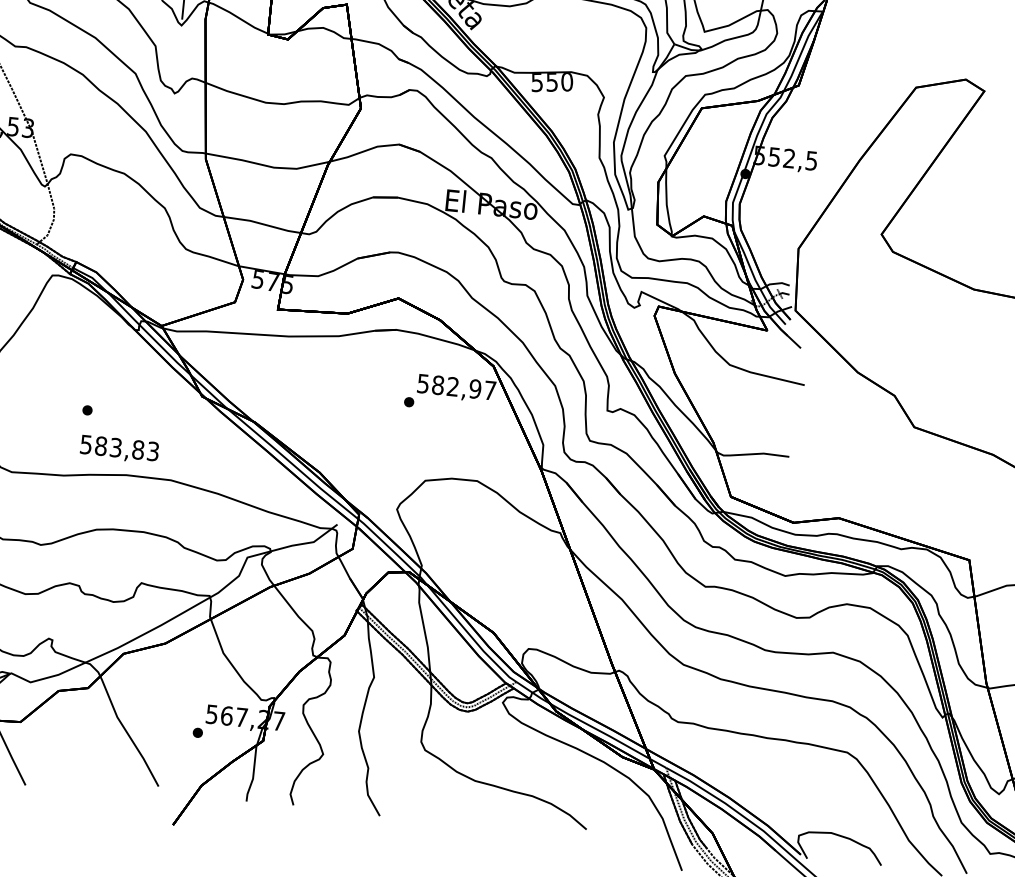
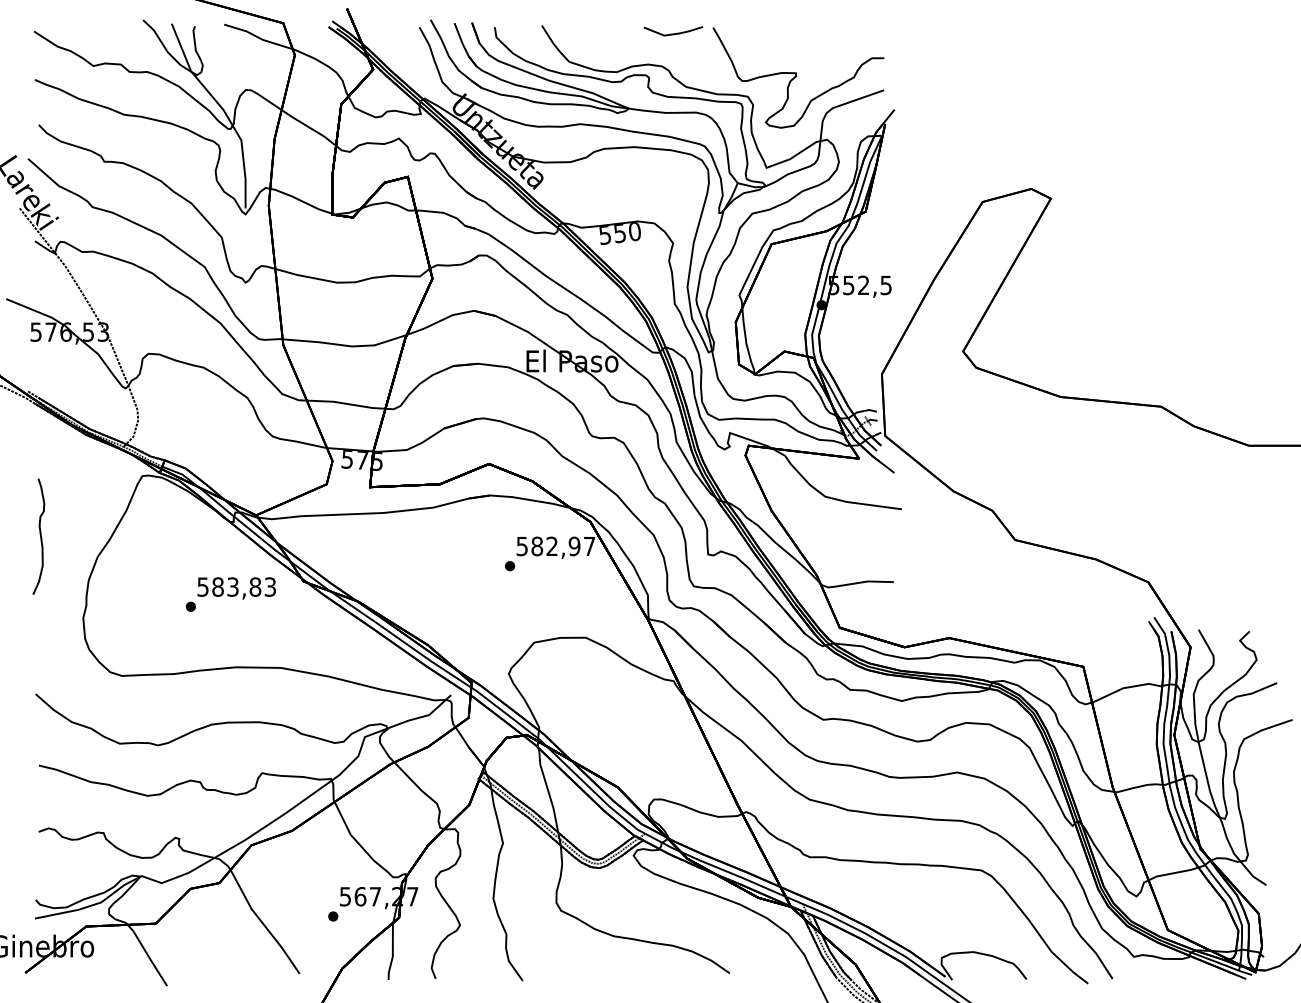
text: (119, 449) -> (236, 588), moved

